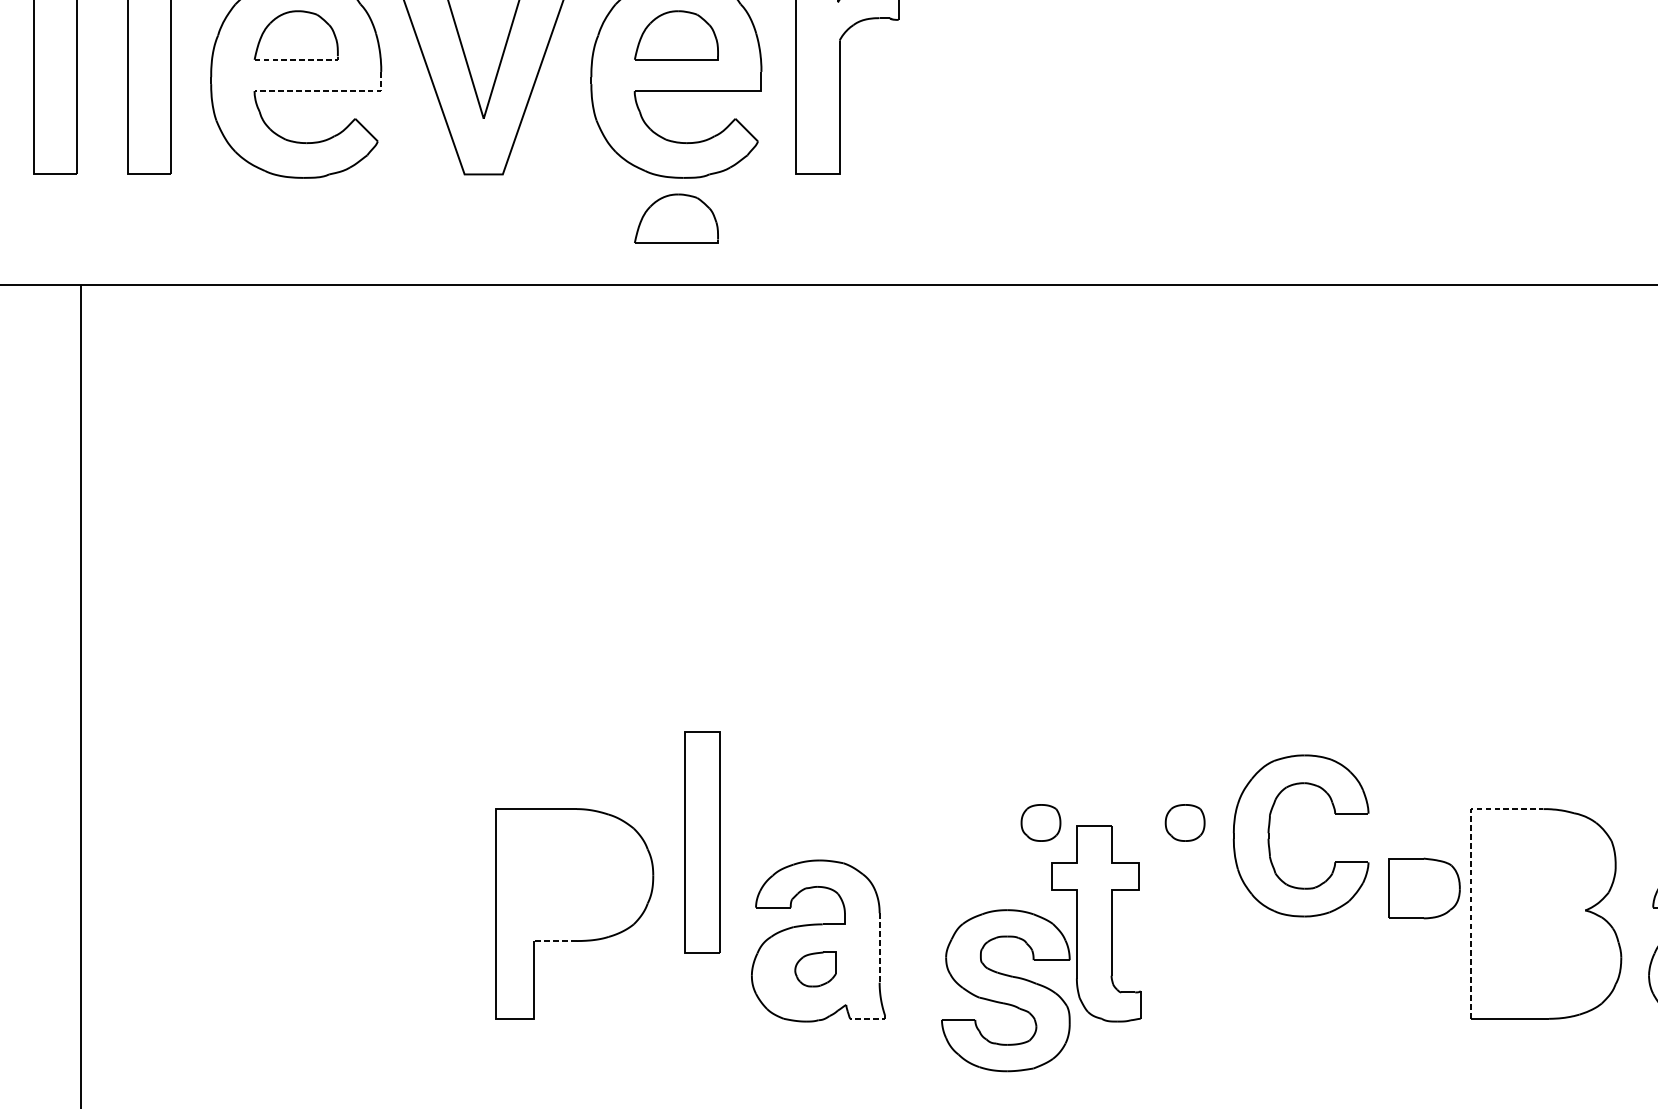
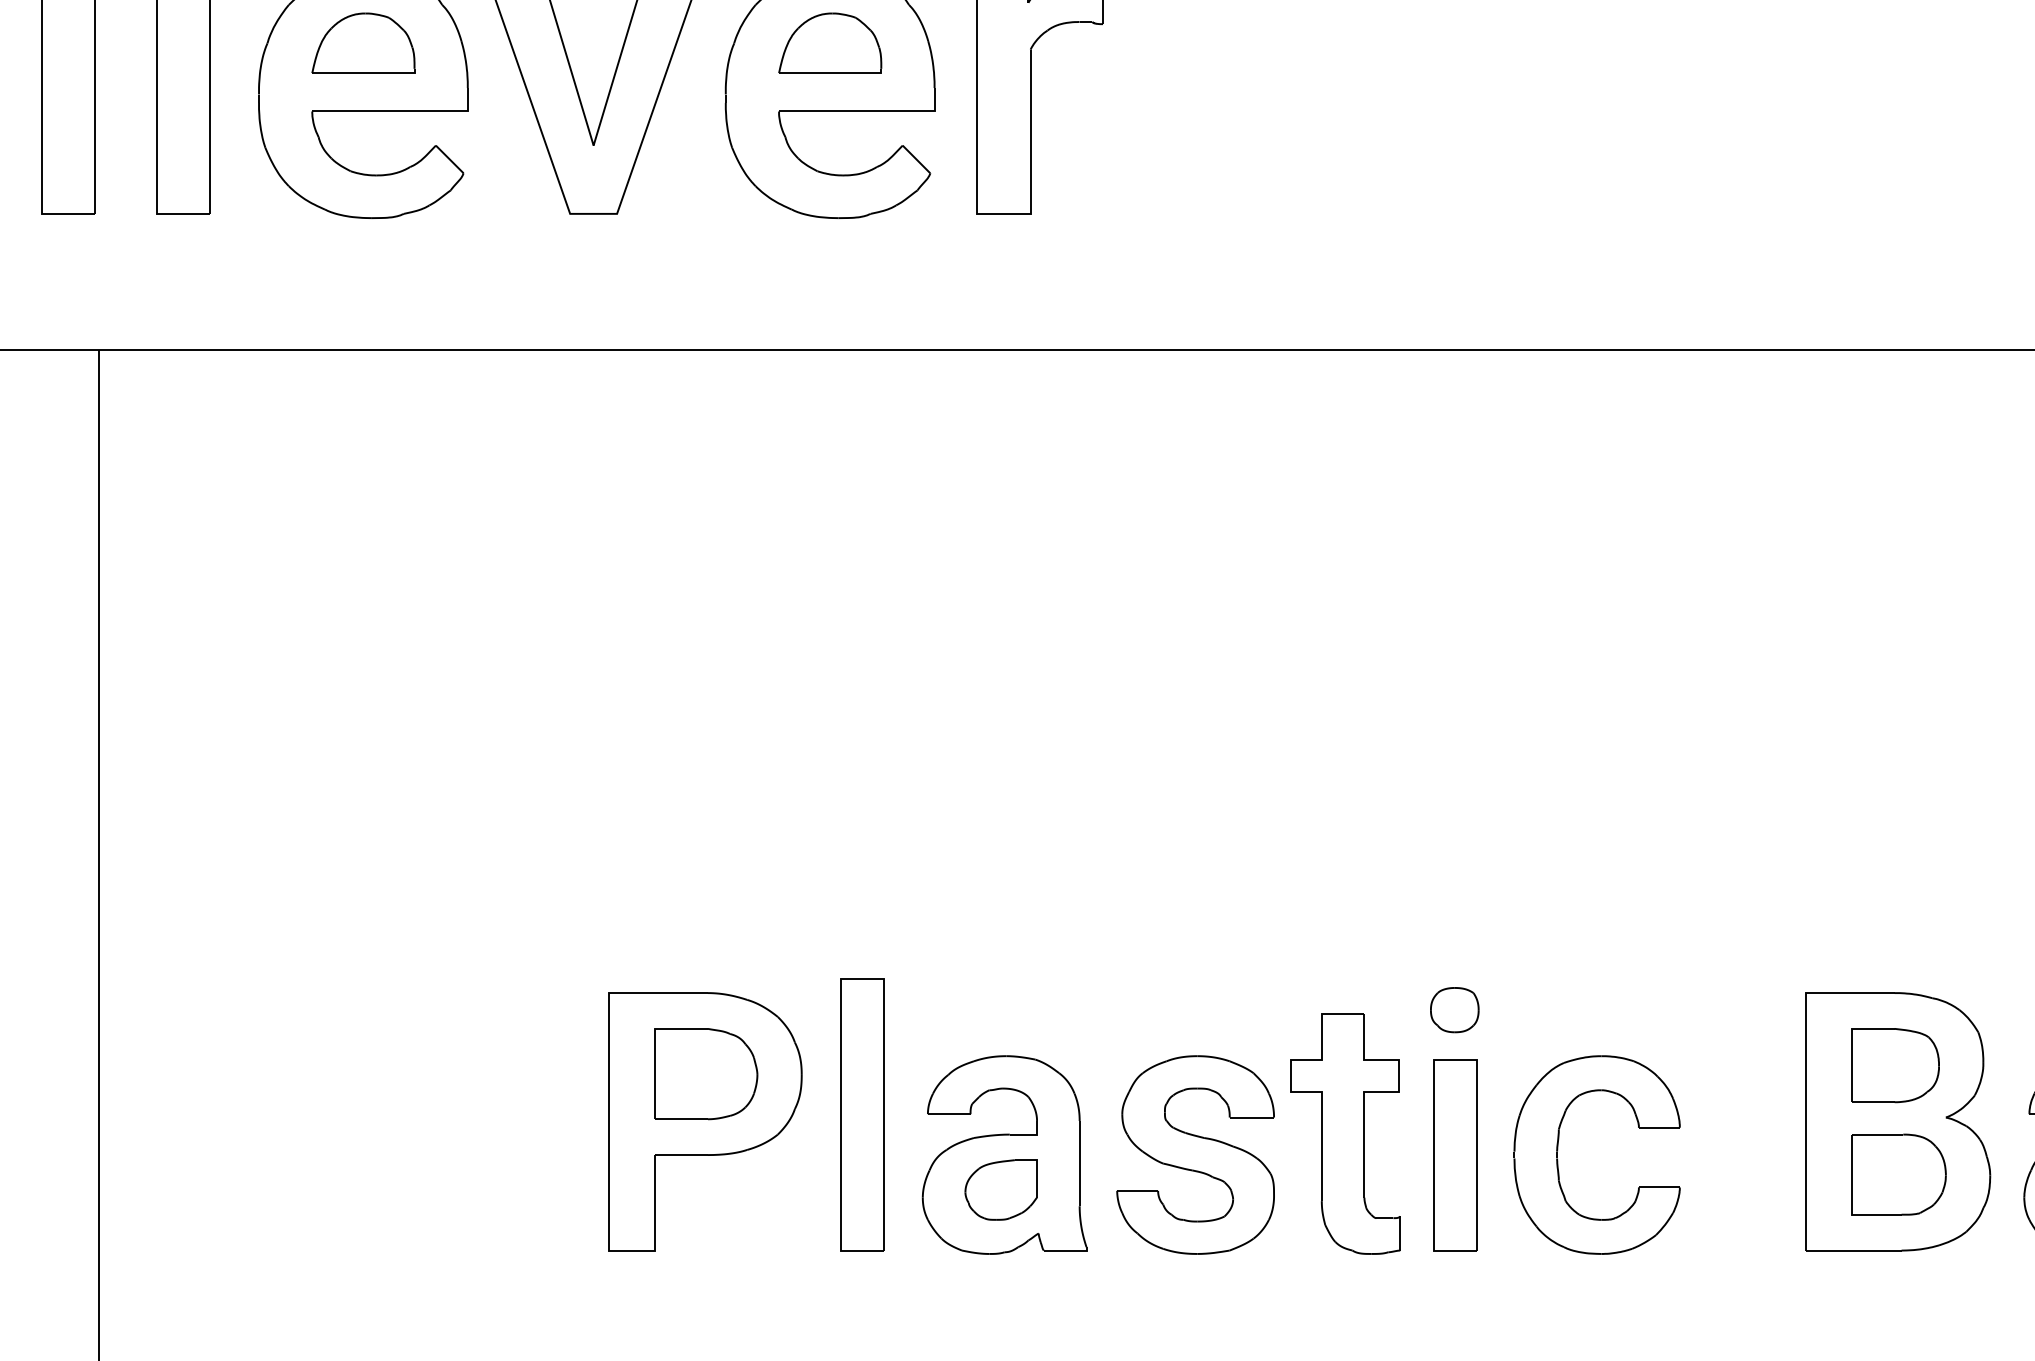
line: (298, 60) -> (366, 73), dashed -> solid
line: (328, 91) -> (402, 111), dashed -> solid
part: (676, 218) -> (830, 267), removed
part: (1040, 823) -> (1277, 1010), removed
part: (1269, 831) -> (1558, 1149), moved
part: (702, 842) -> (862, 1114), moved
part: (575, 875) -> (706, 1074), added
line: (1471, 877) -> (1806, 1076), dashed -> solid
part: (1424, 888) -> (1895, 1065), moved
line: (555, 941) -> (681, 1155), dashed -> solid
part: (1185, 941) -> (1455, 1155), added
line: (879, 947) -> (1079, 1163), dashed -> solid
part: (1546, 956) -> (1898, 1174), added
part: (815, 969) -> (1000, 1189), size x1.43
part: (1005, 990) -> (1195, 1154), moved
line: (869, 1018) -> (1067, 1250), dashed -> solid

